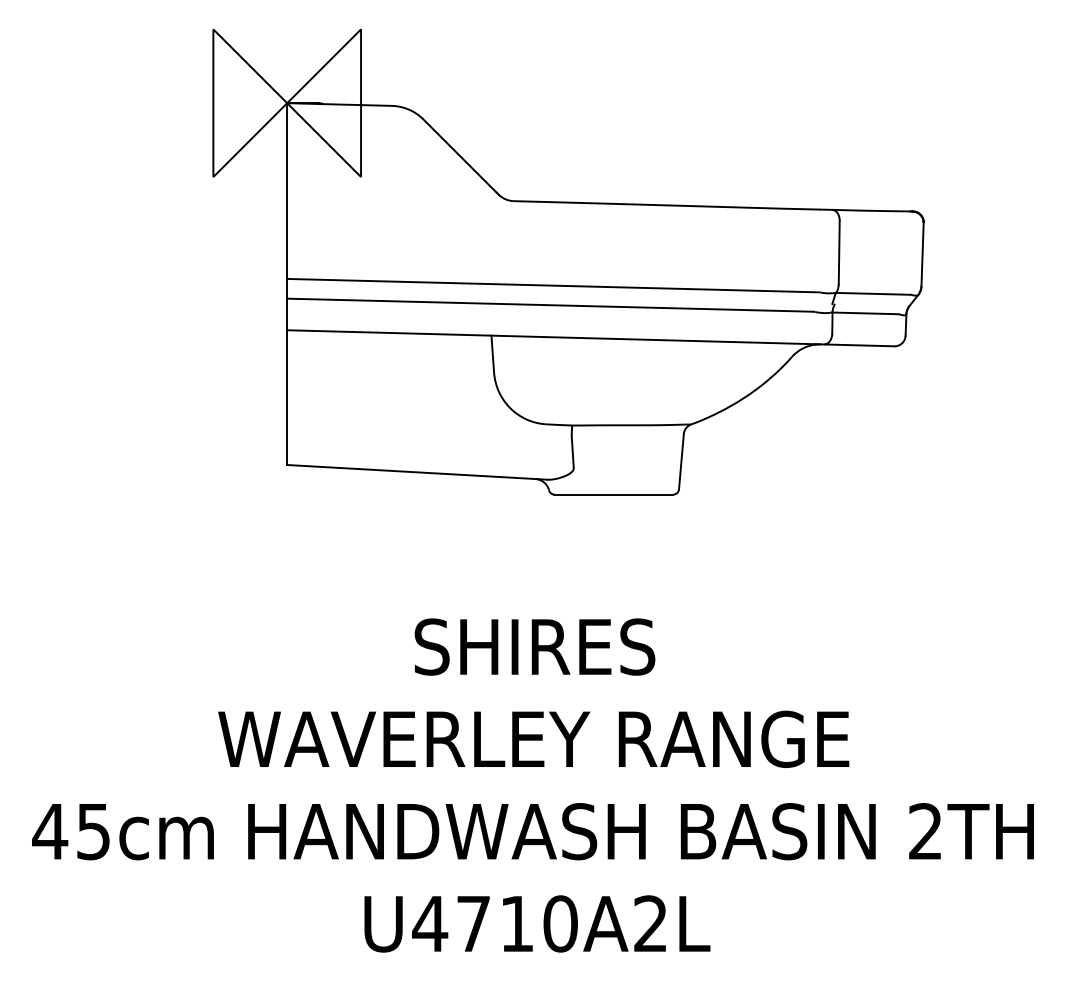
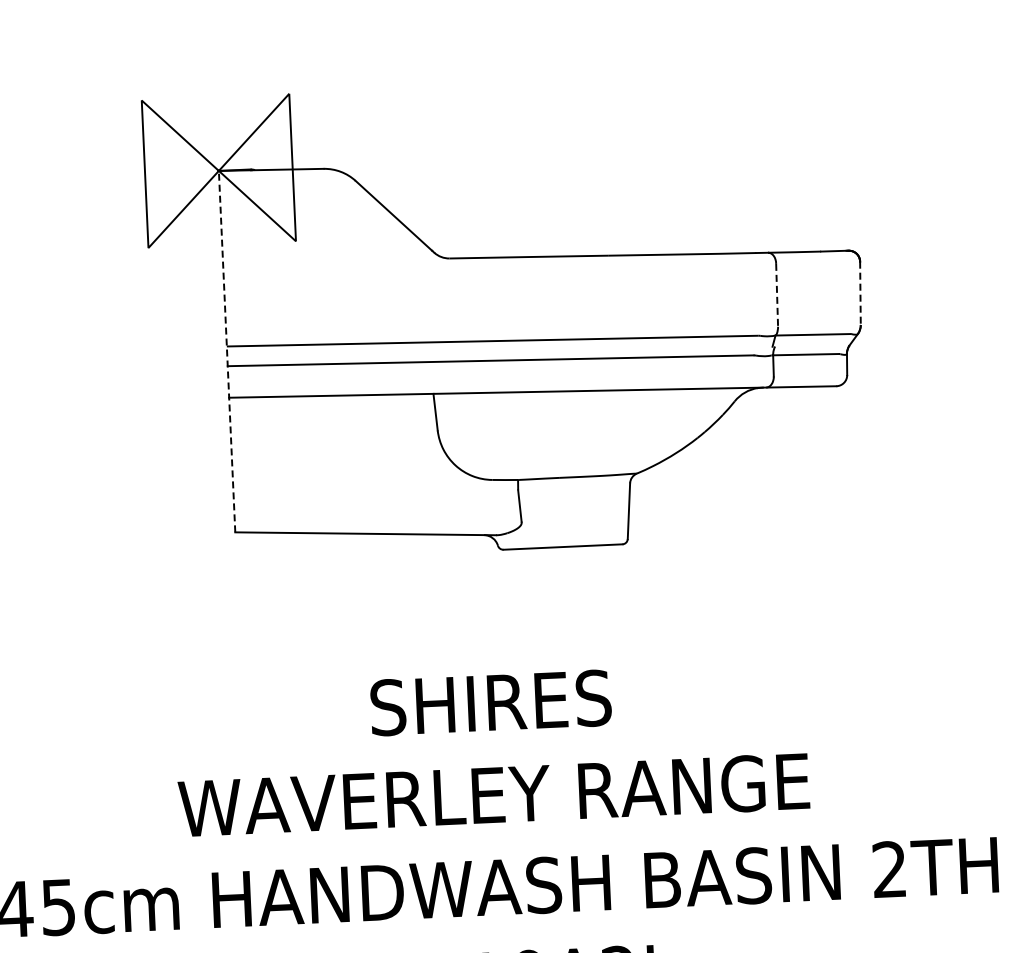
line: (839, 253) -> (777, 296), solid -> dashed
line: (922, 254) -> (860, 293), solid -> dashed
line: (287, 284) -> (227, 352), solid -> dashed

